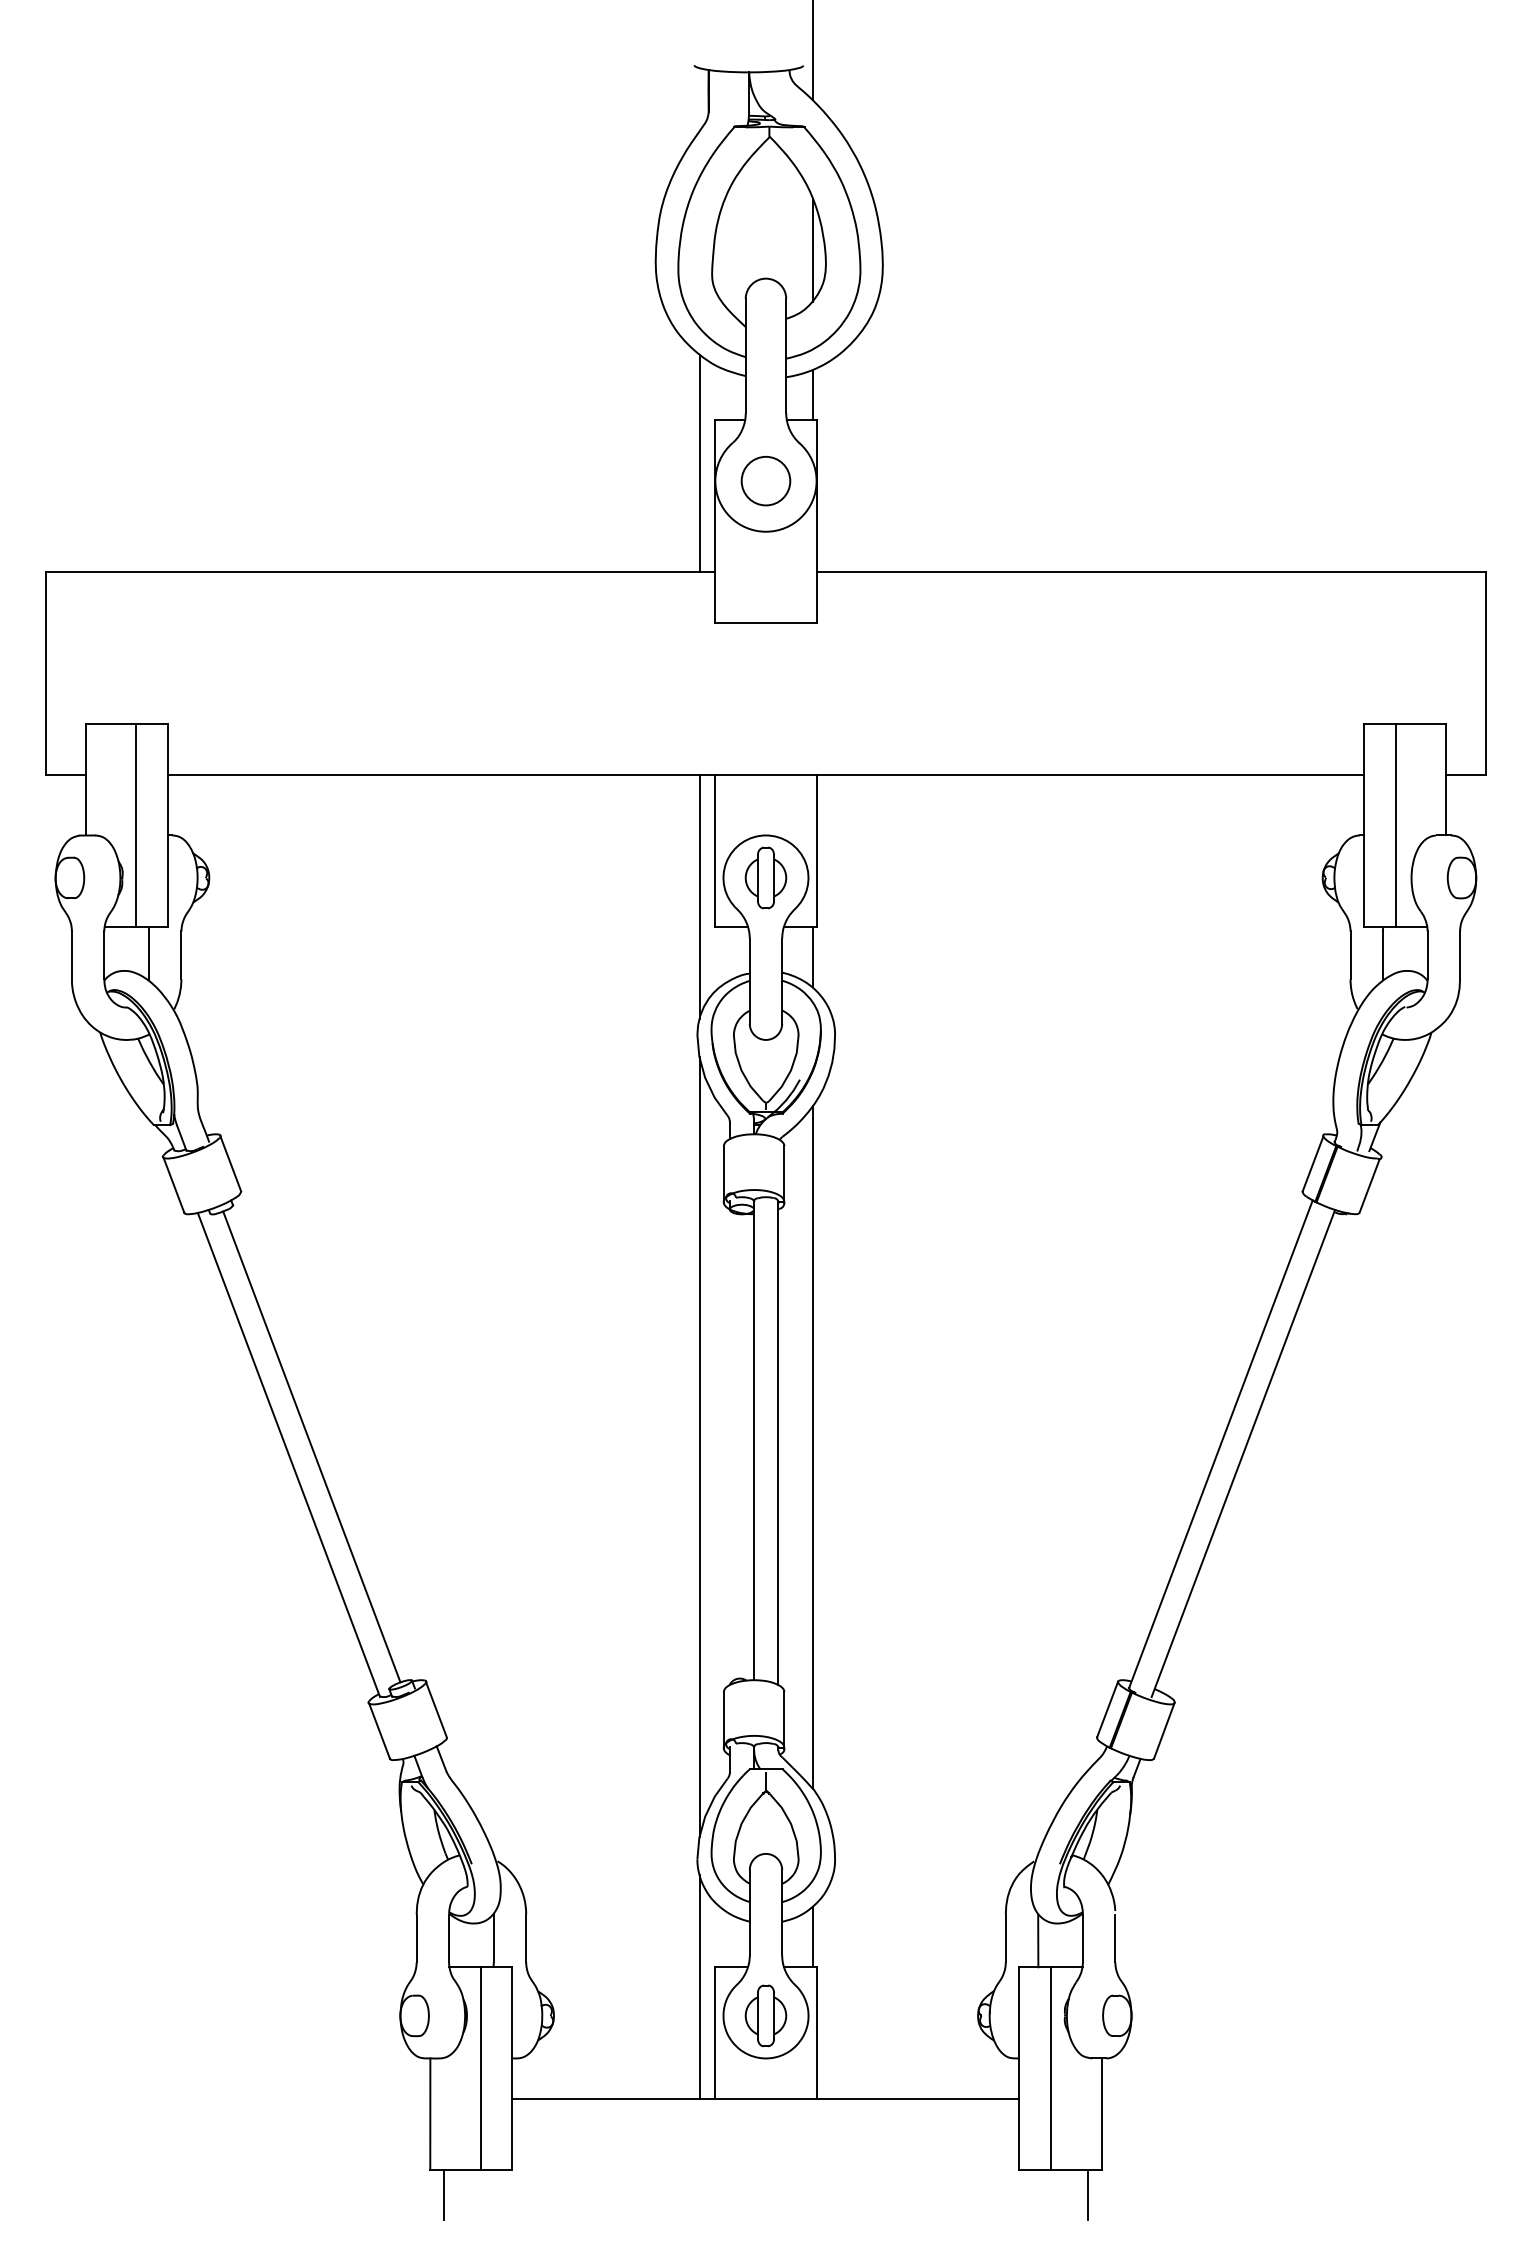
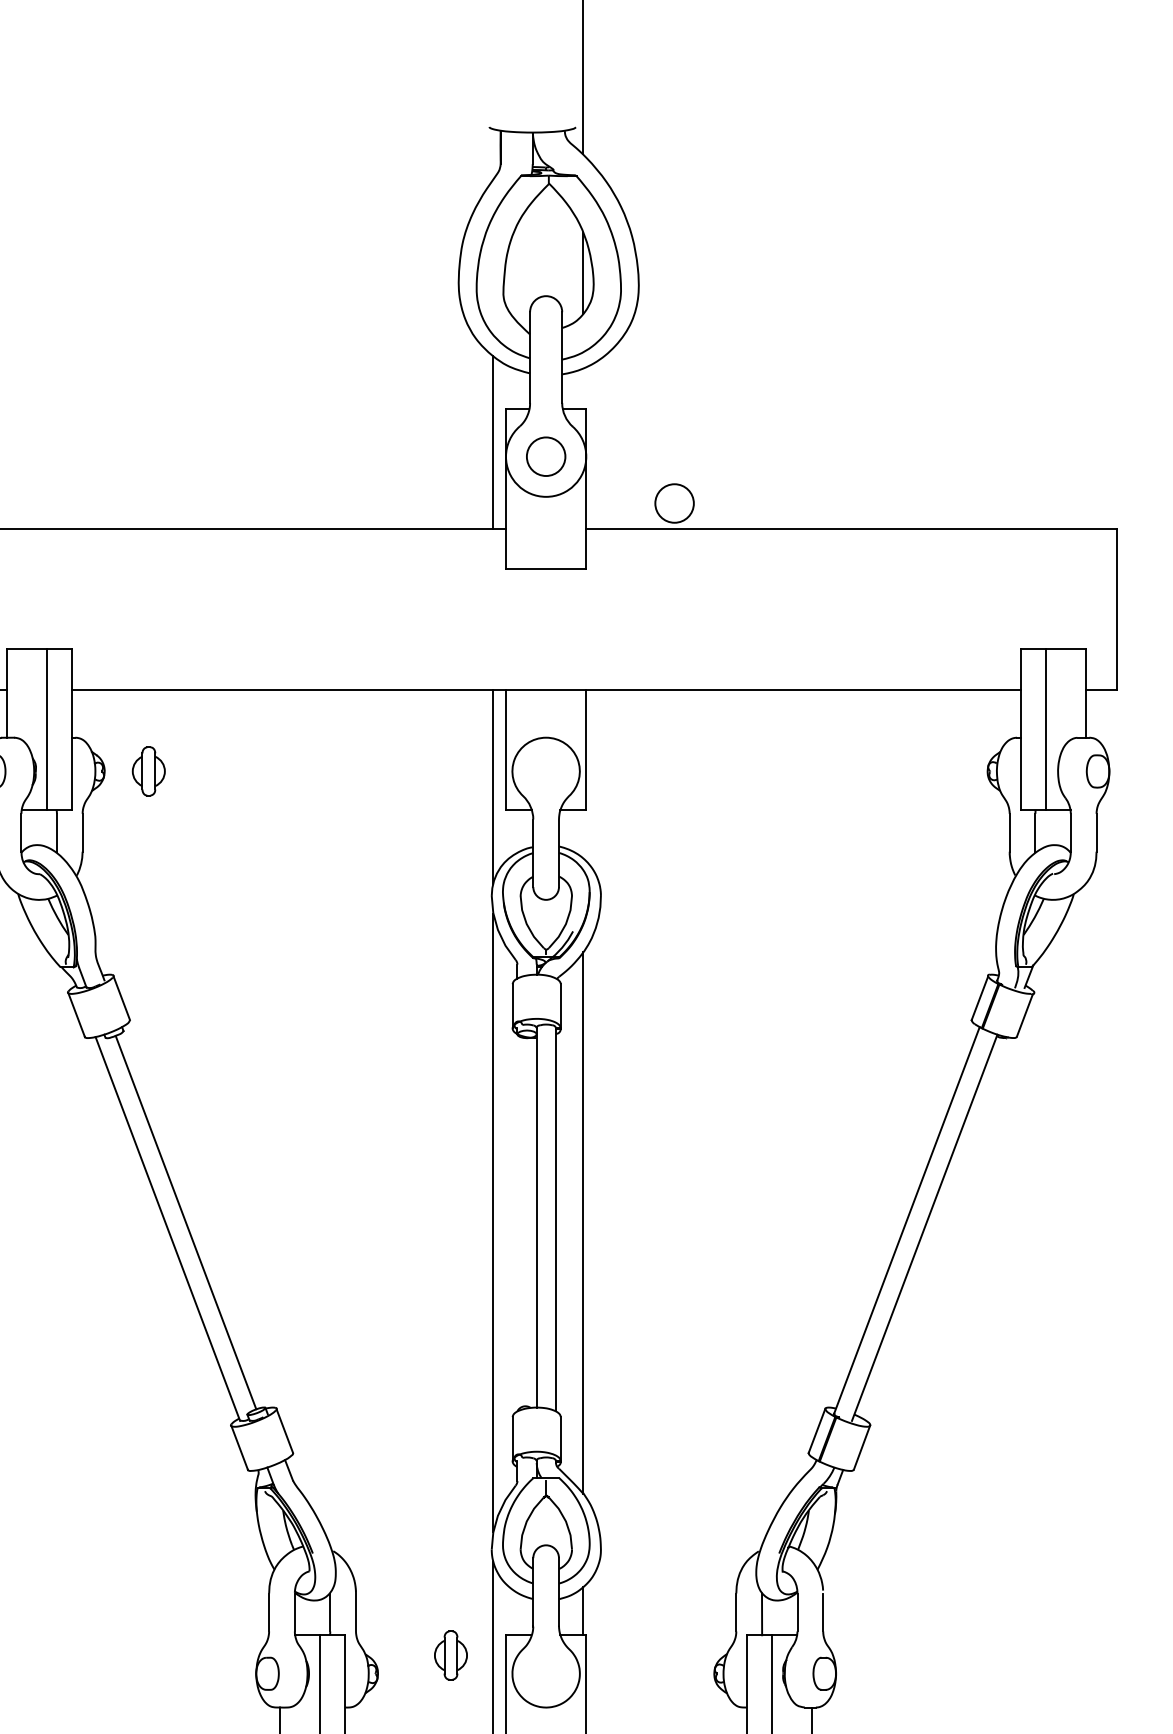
line: (812, 395) -> (583, 388), removed
circle: (927, 540) -> (674, 503), added
part: (765, 877) -> (148, 771), moved
line: (812, 956) -> (583, 833), removed
part: (765, 2015) -> (450, 1655), moved

